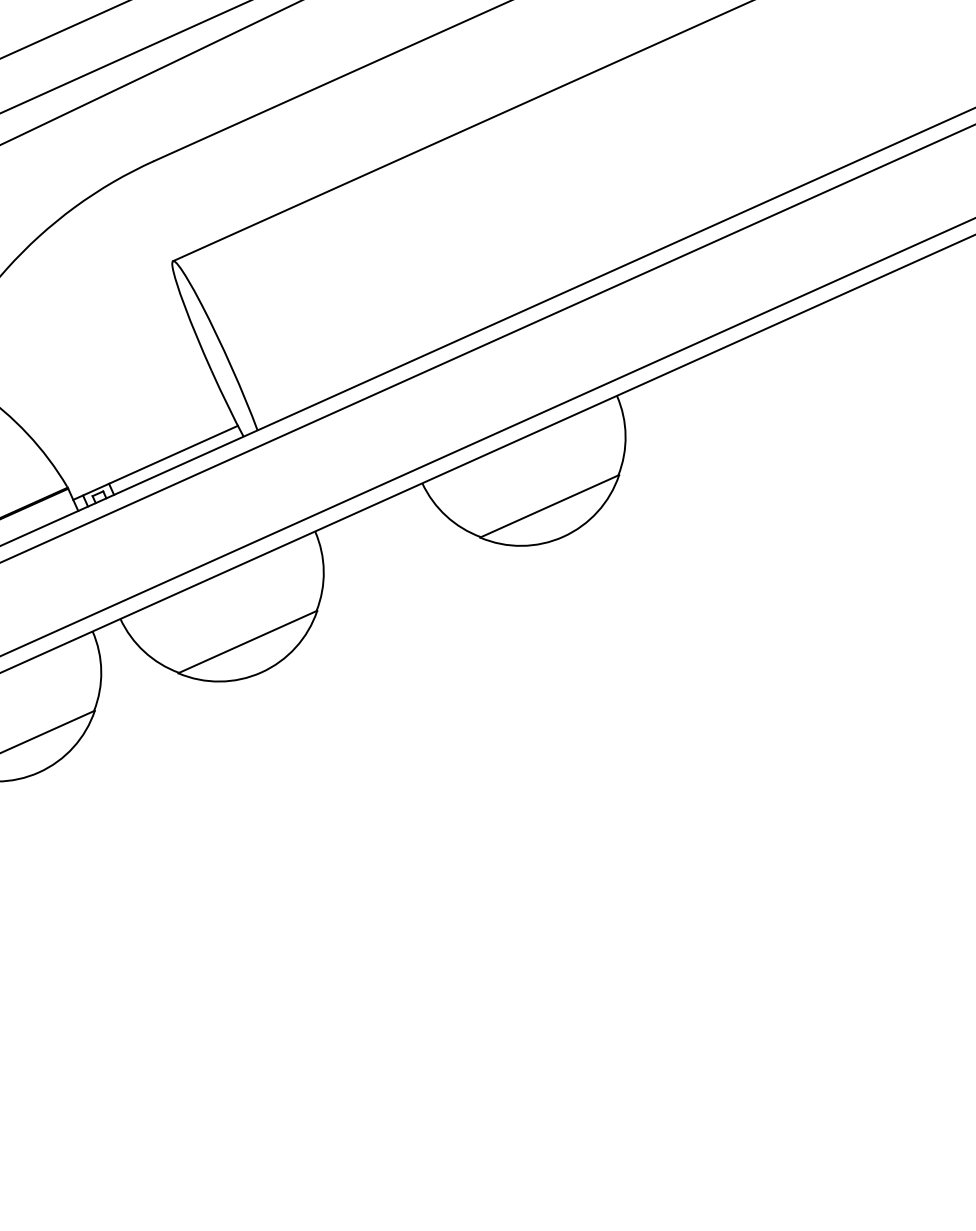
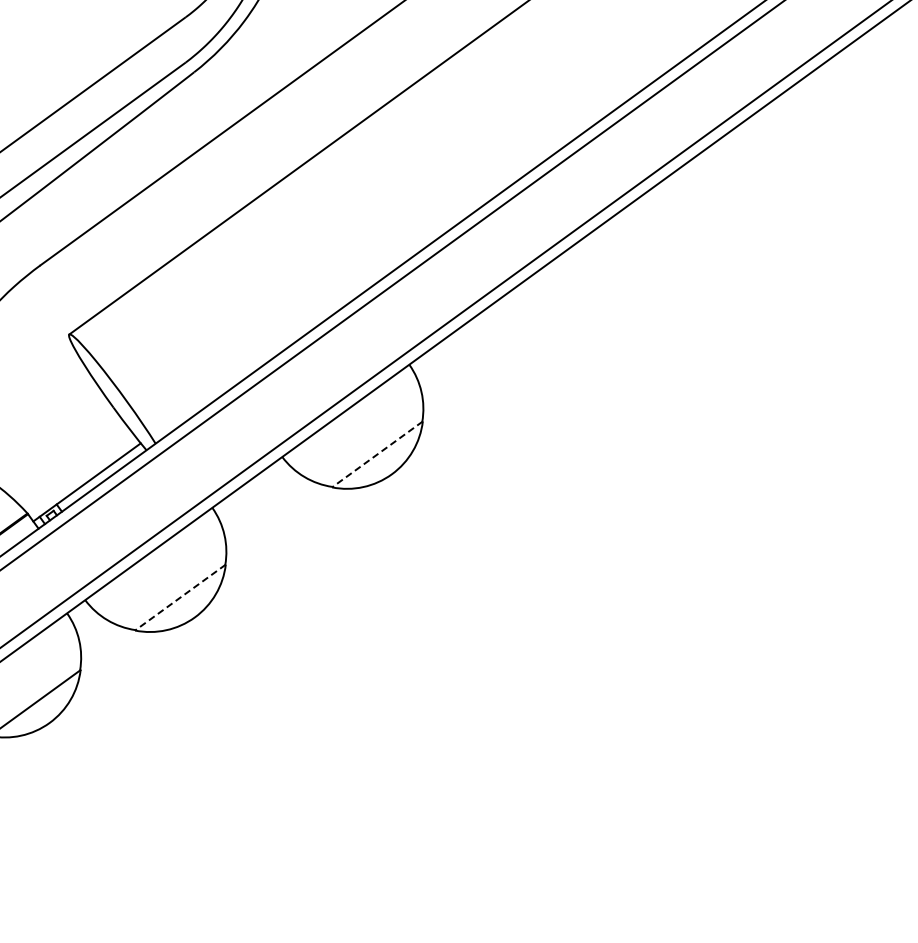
line: (549, 506) -> (377, 454), solid -> dashed
line: (247, 641) -> (180, 597), solid -> dashed

